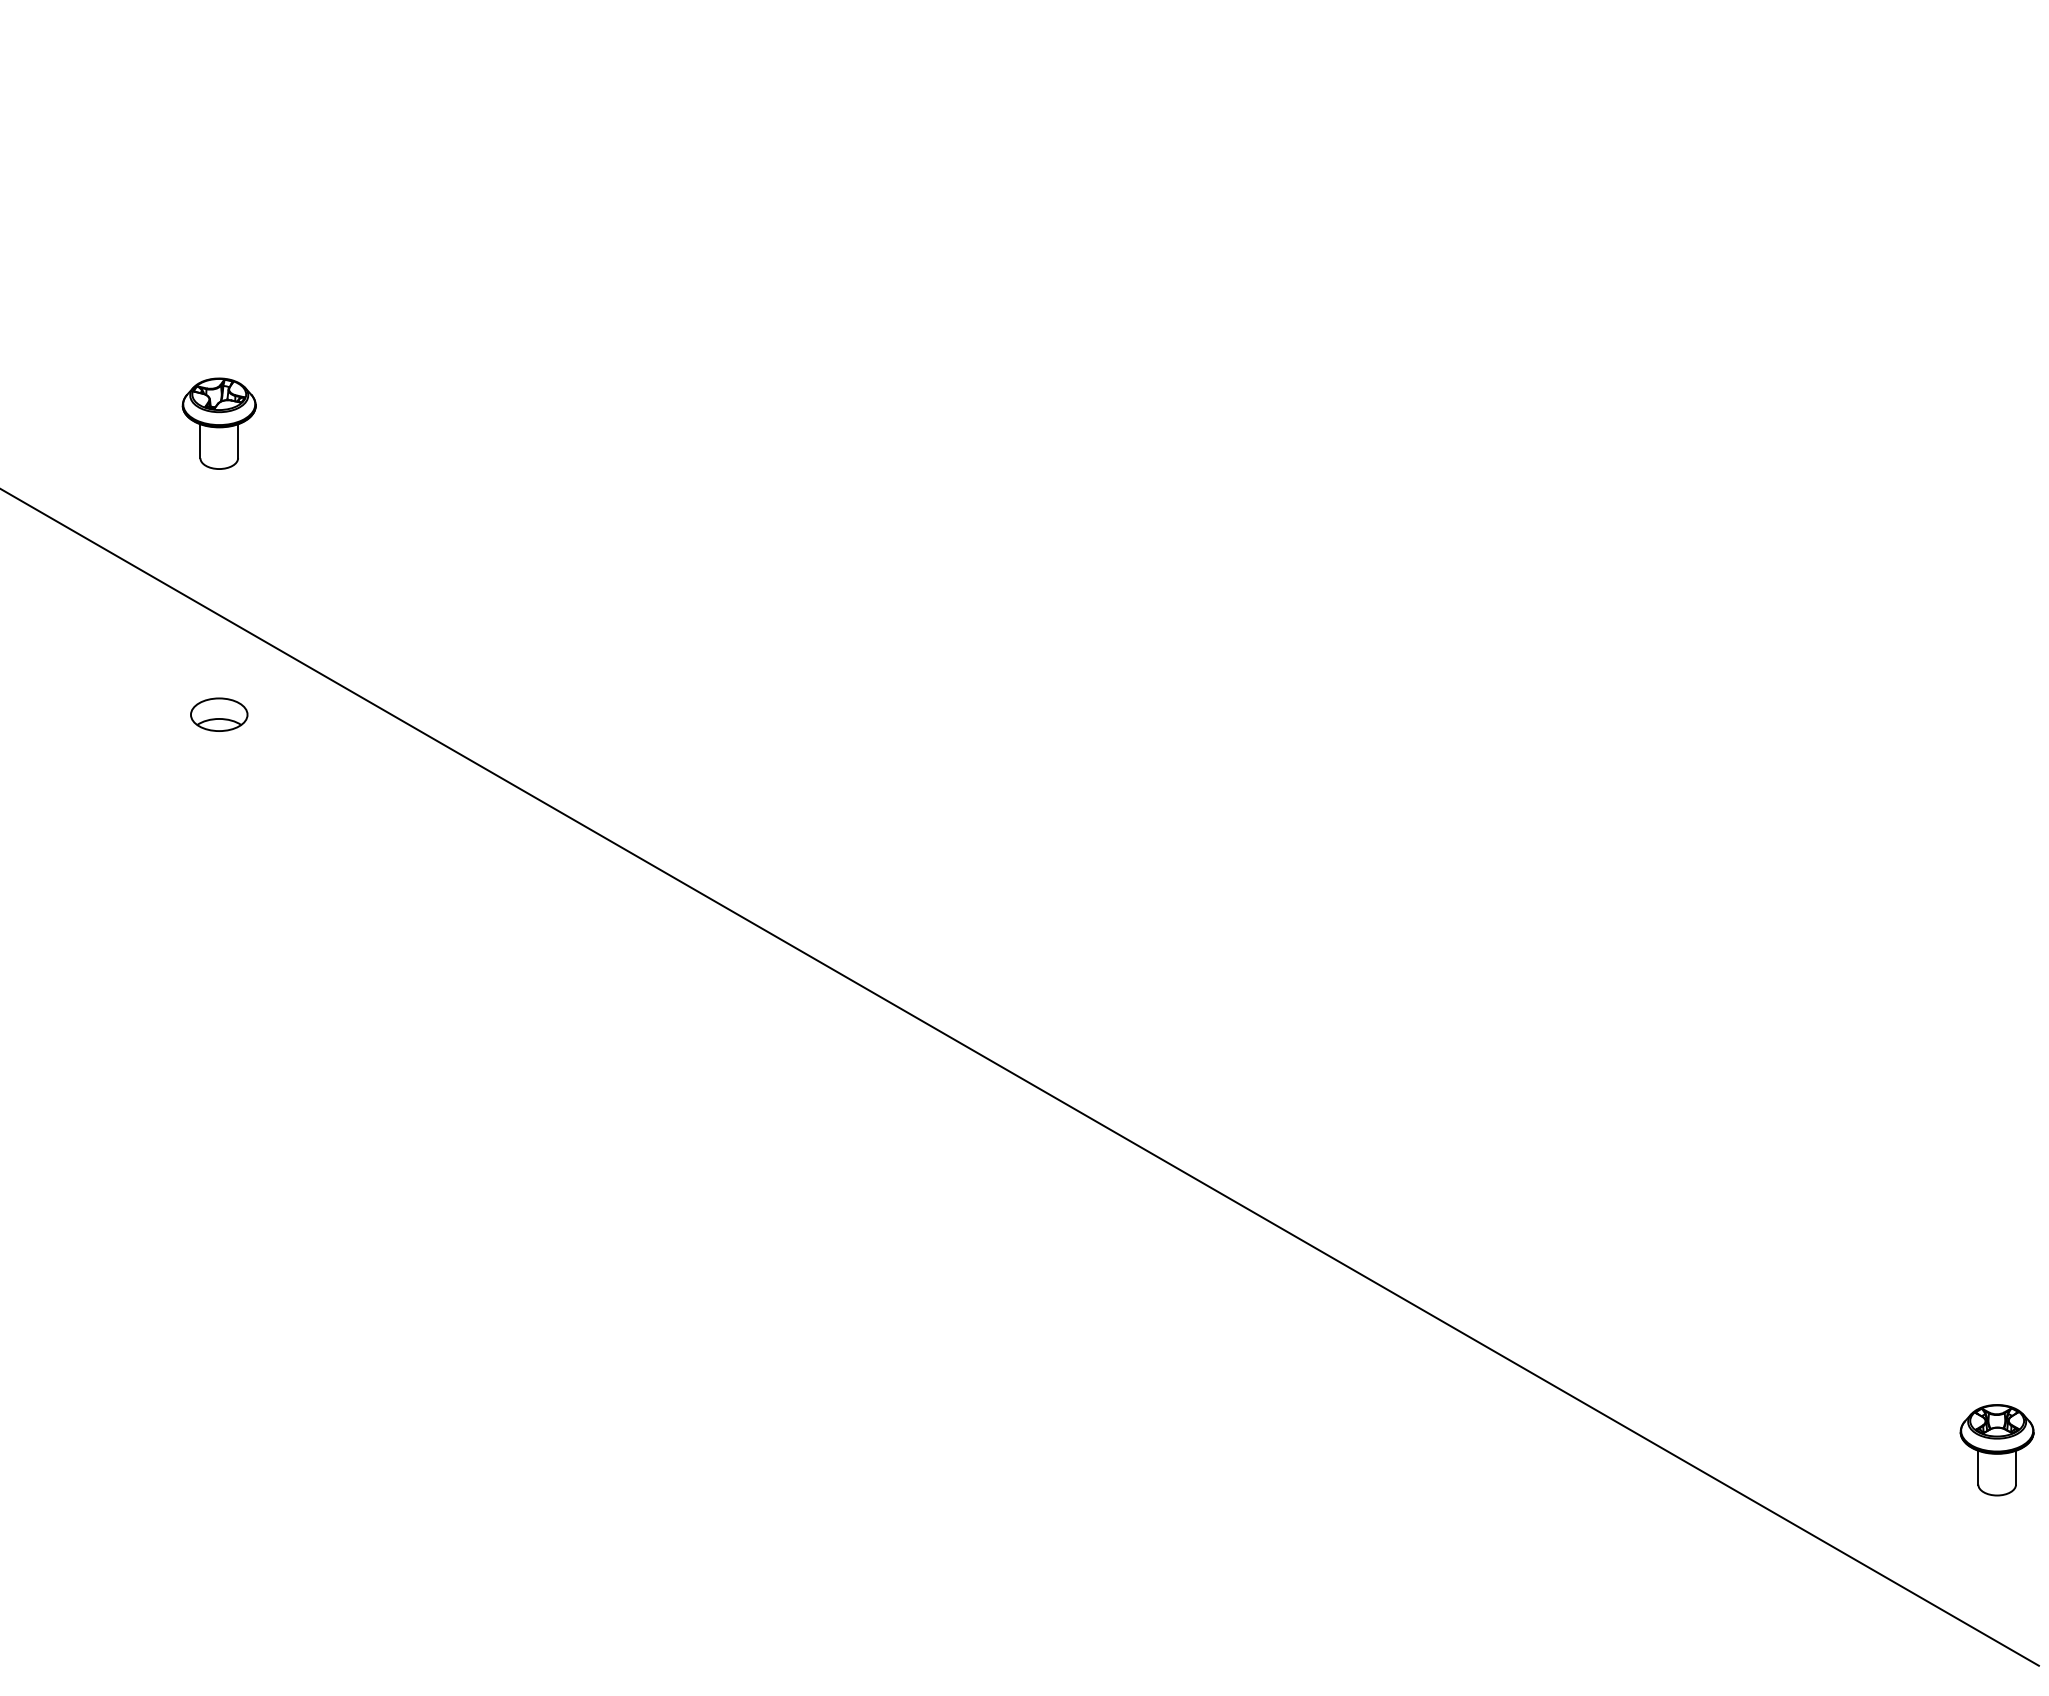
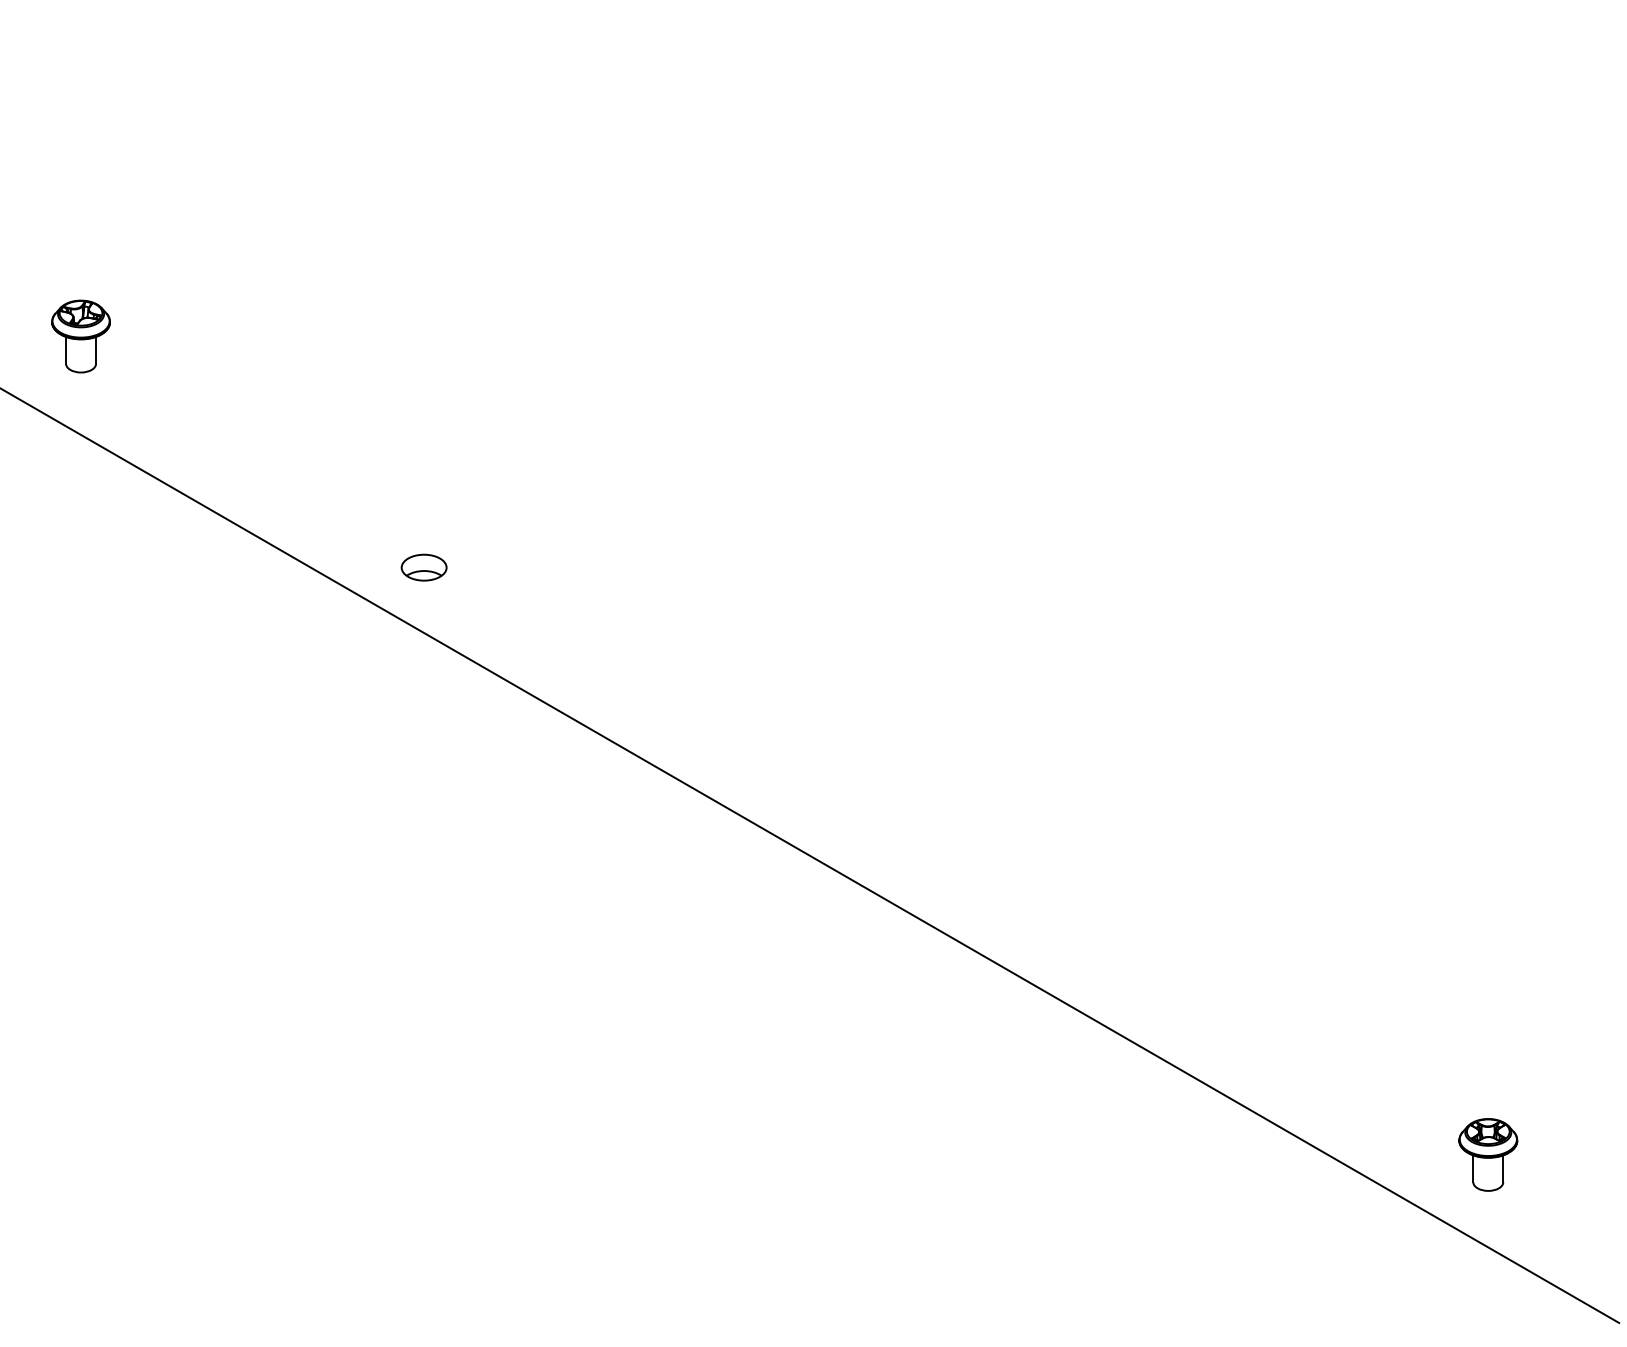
part: (218, 423) -> (80, 336), moved
part: (219, 714) -> (424, 567), moved
part: (1996, 1450) -> (1487, 1155), moved

